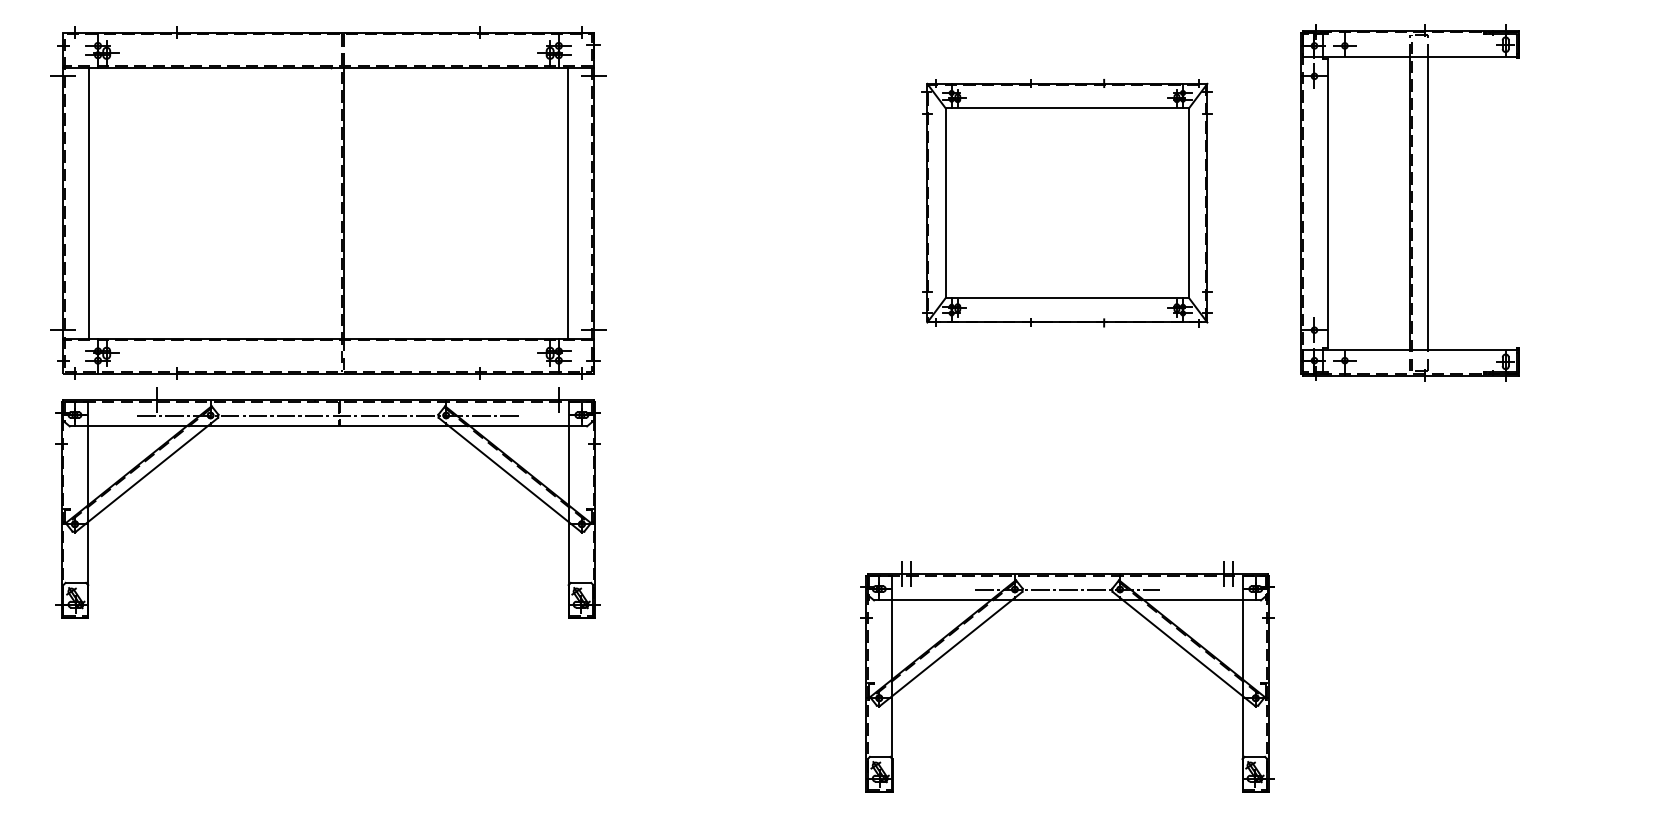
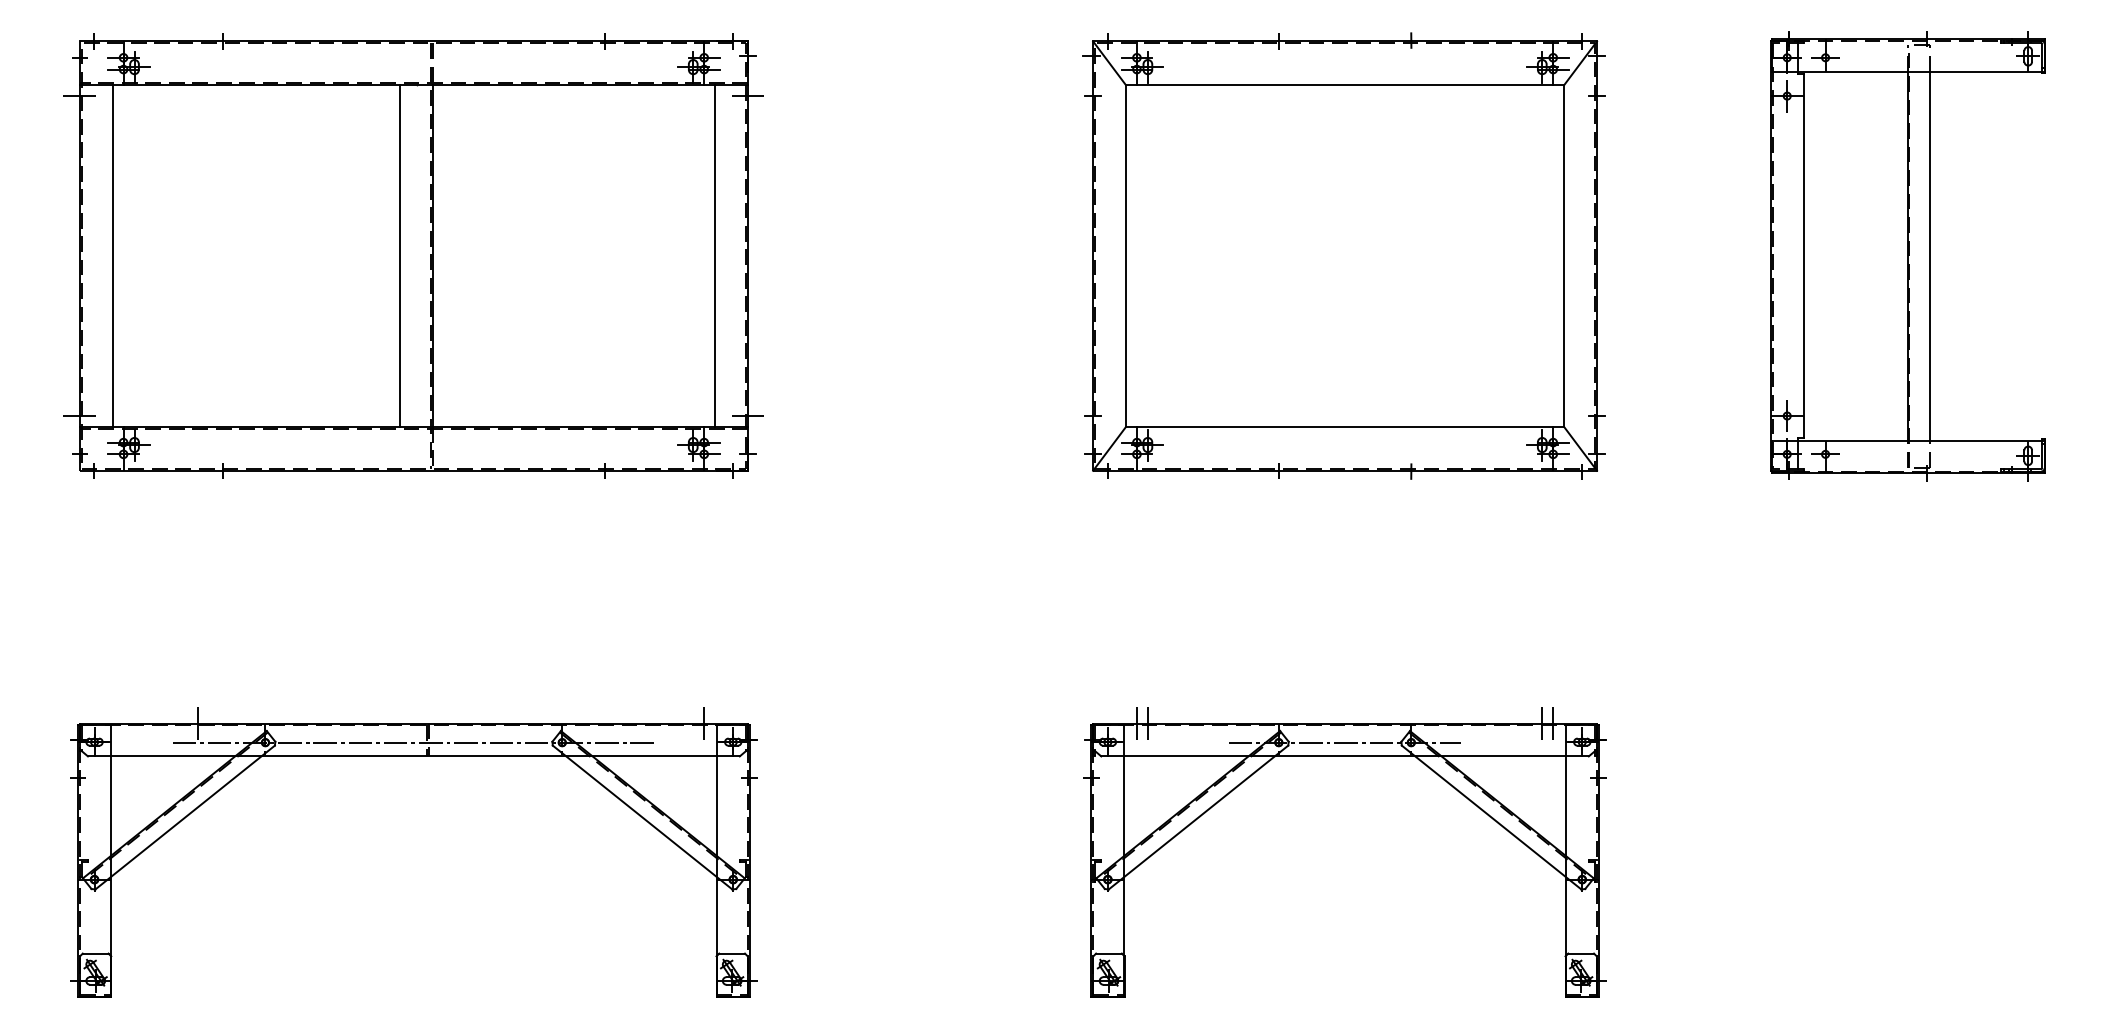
line: (317, 202) -> (400, 255), added
part: (1066, 202) -> (1343, 255), size x1.43
part: (1409, 202) -> (1906, 255), moved
part: (327, 426) -> (412, 756), moved

